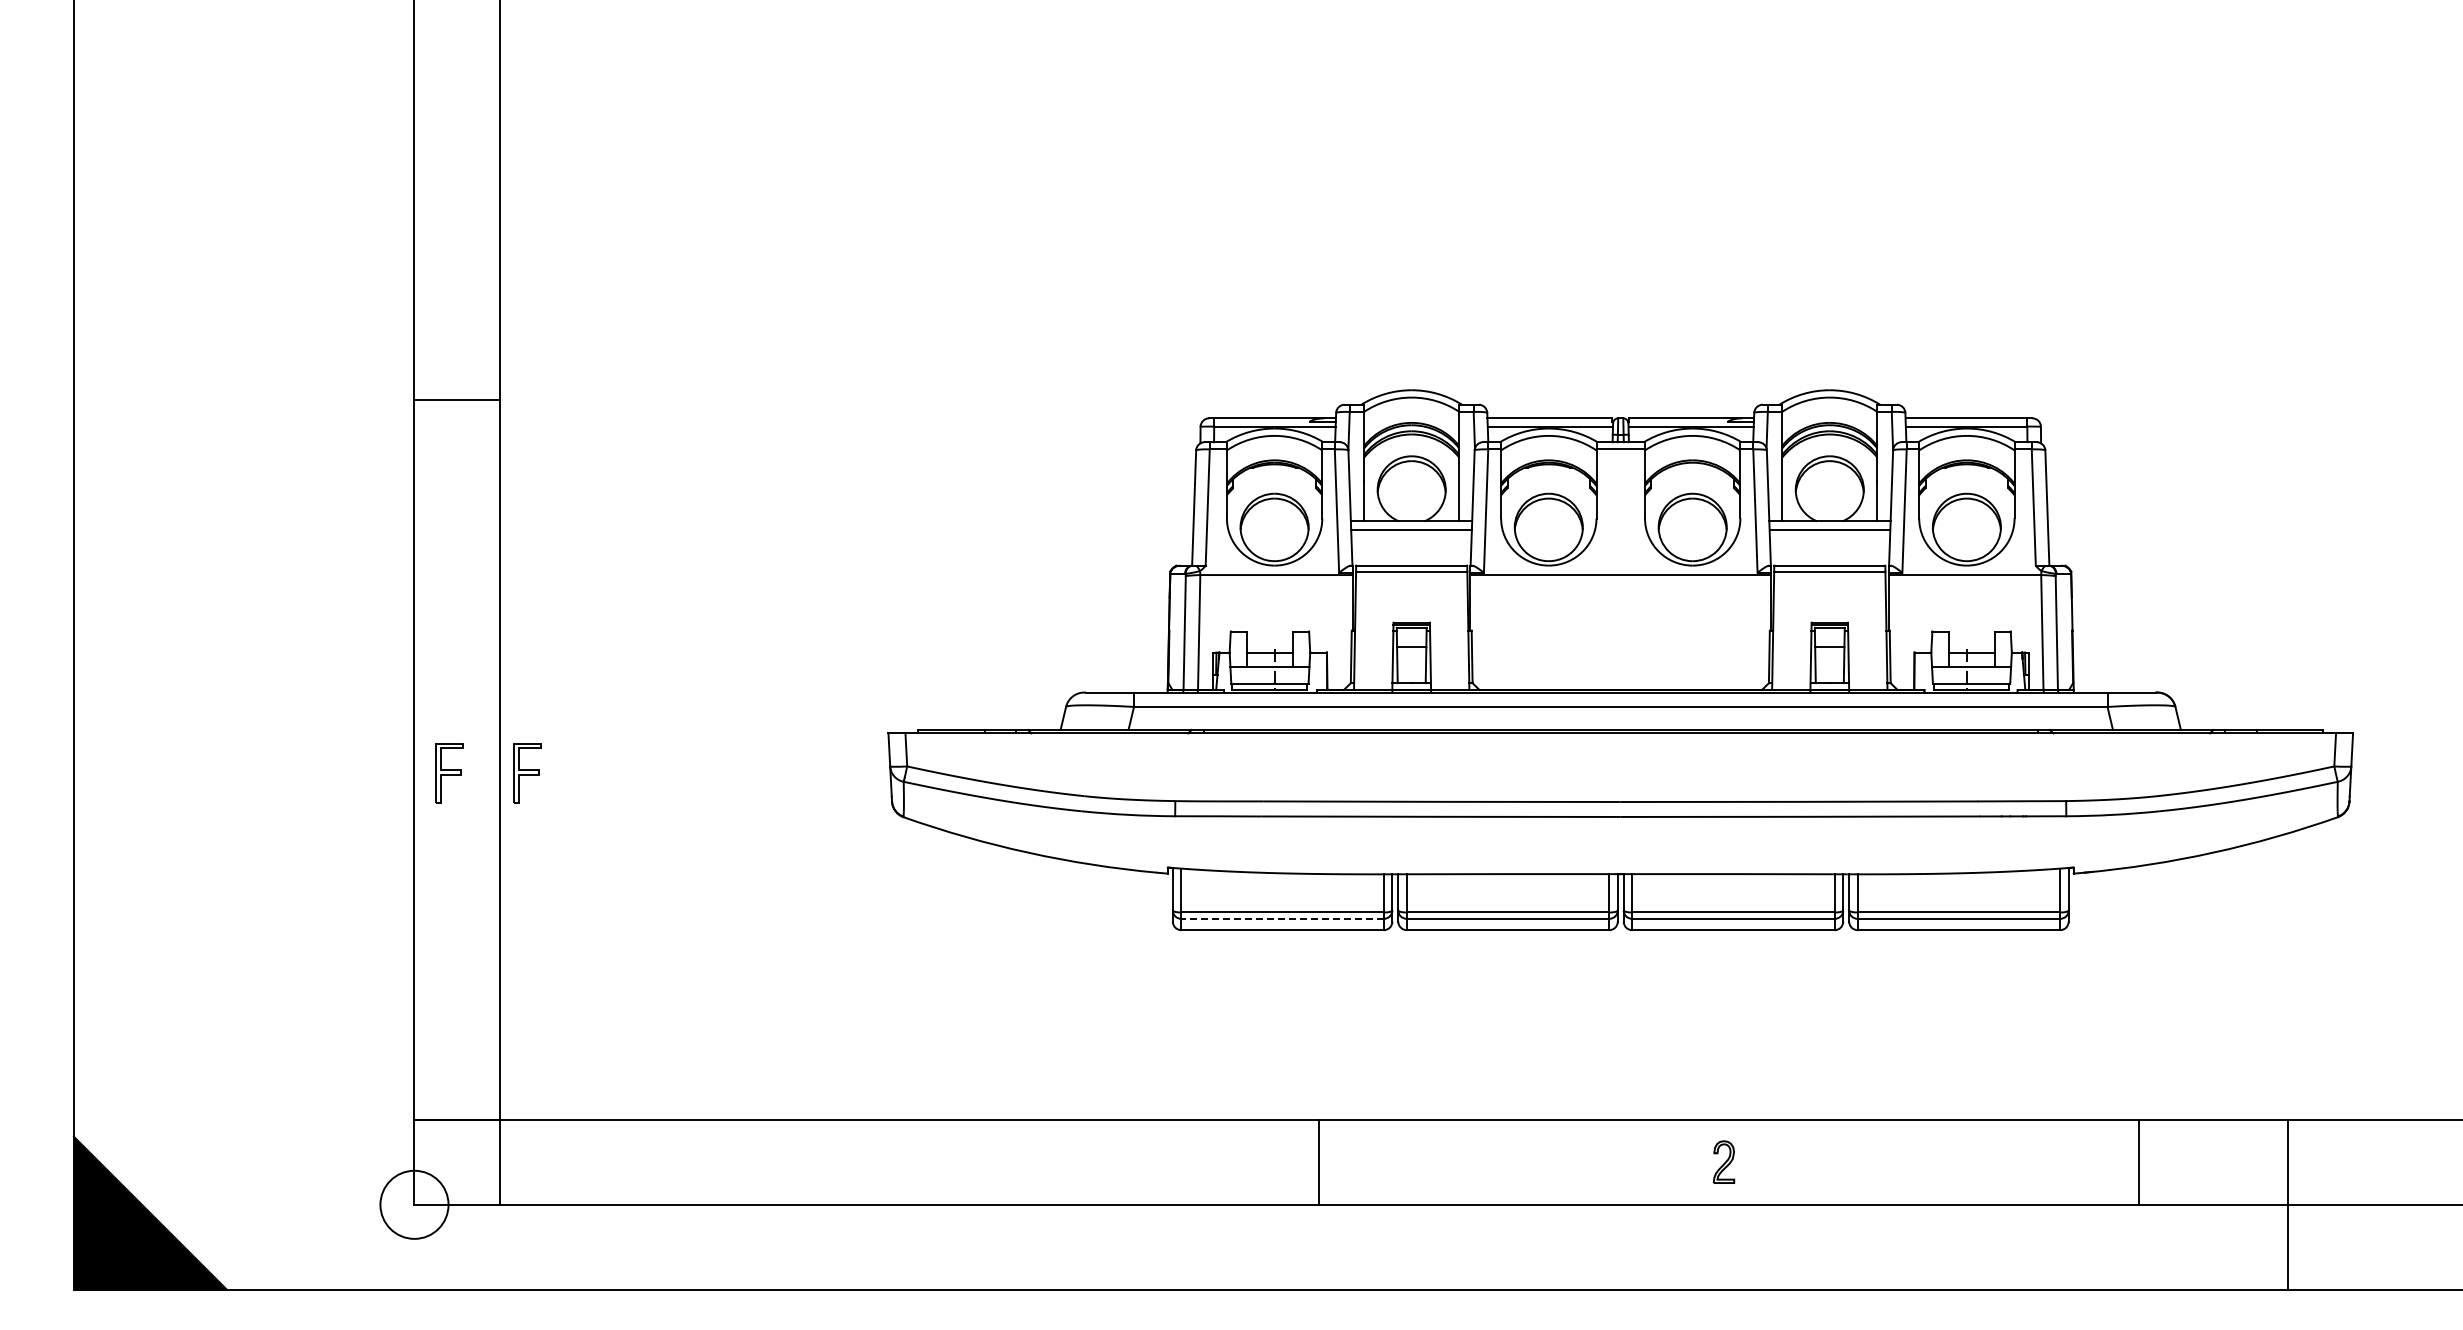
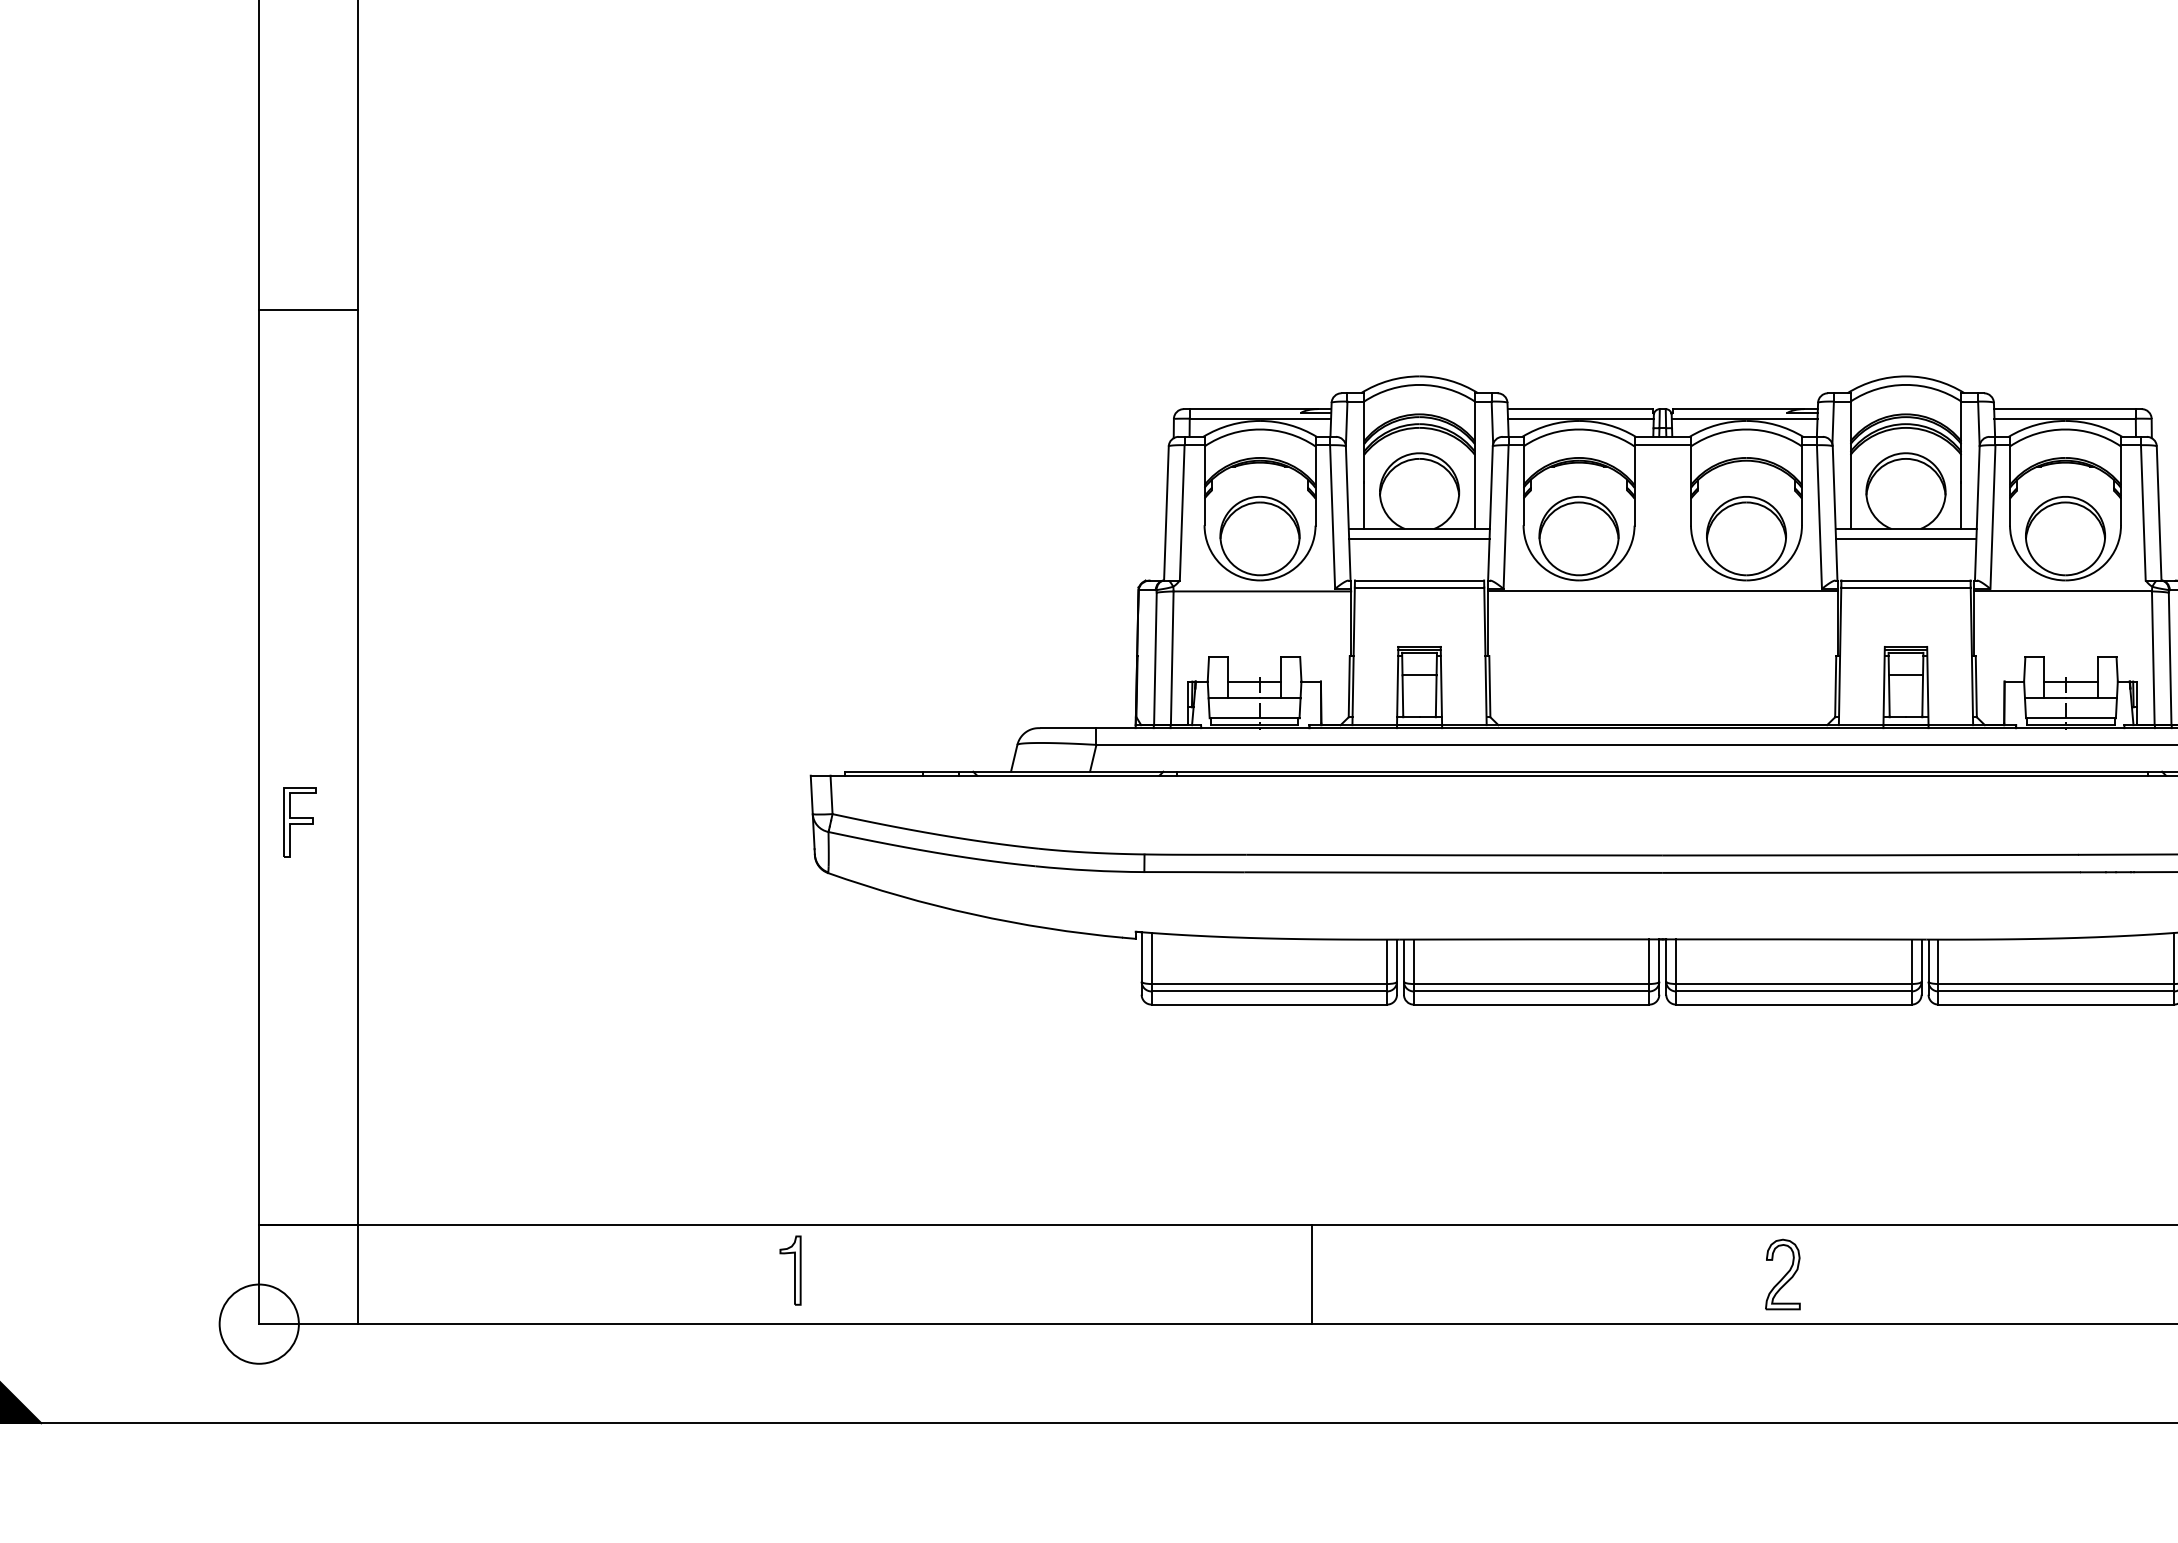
line: (456, 400) -> (308, 310), moved
part: (527, 773) -> (390, 822), removed
line: (1282, 918) -> (1269, 991), dashed -> solid
part: (870, 1158) -> (789, 1270), added
part: (1723, 1161) -> (1782, 1273), size x1.43

